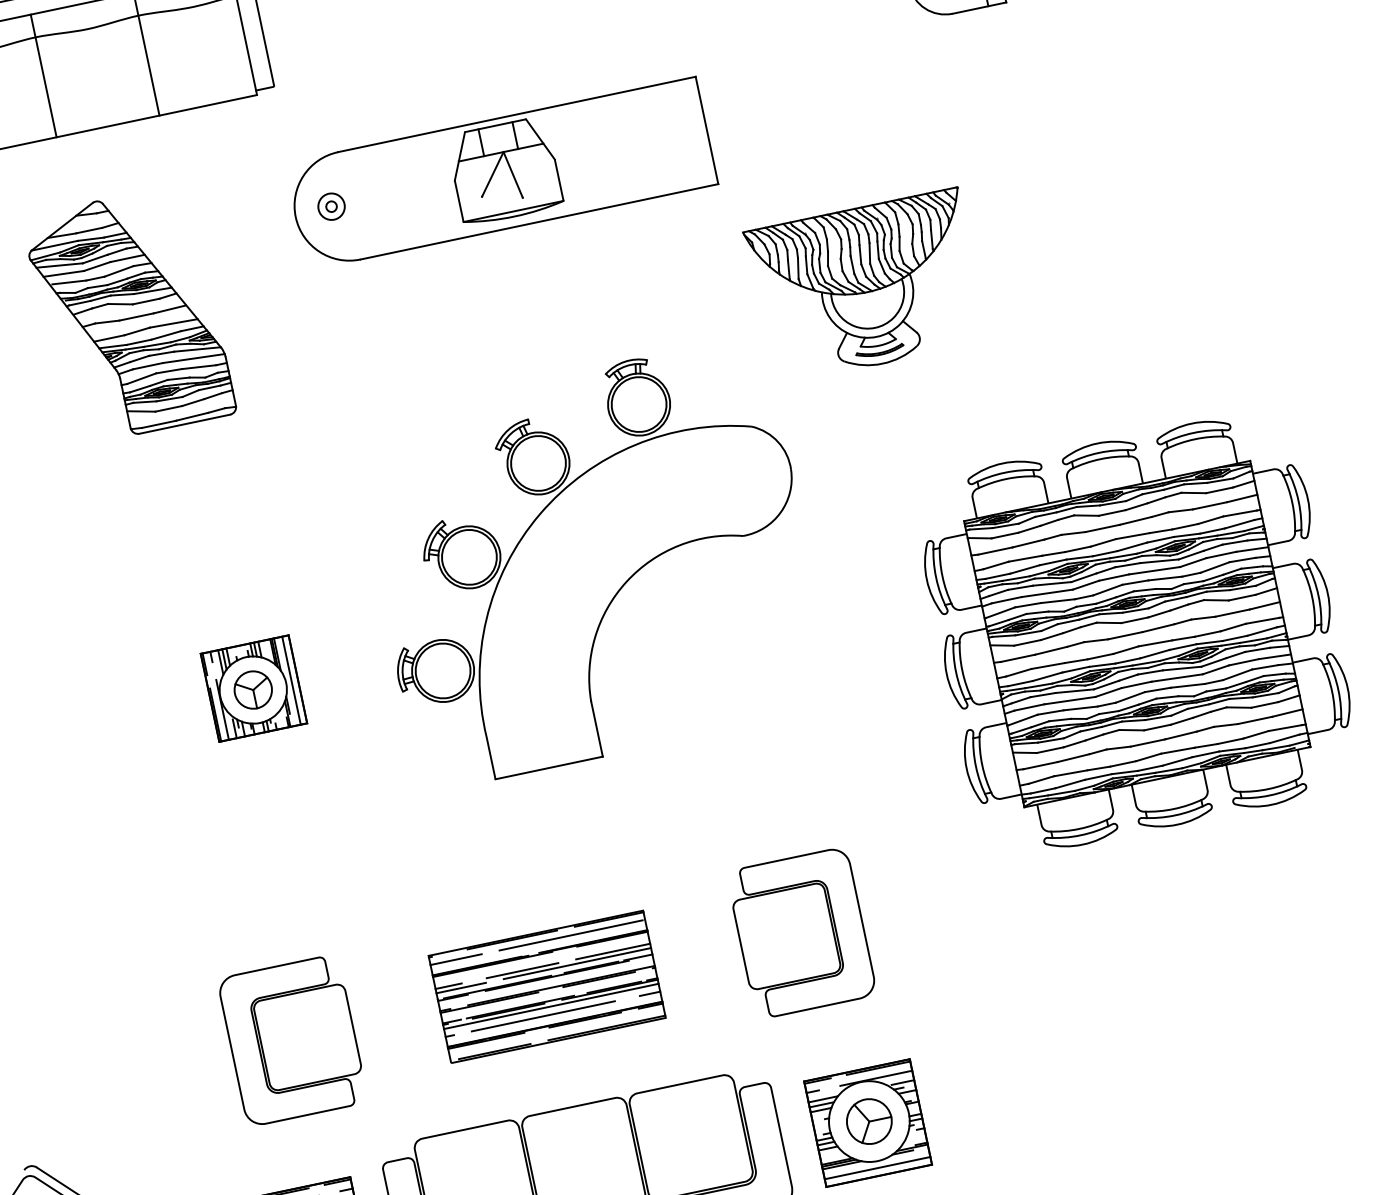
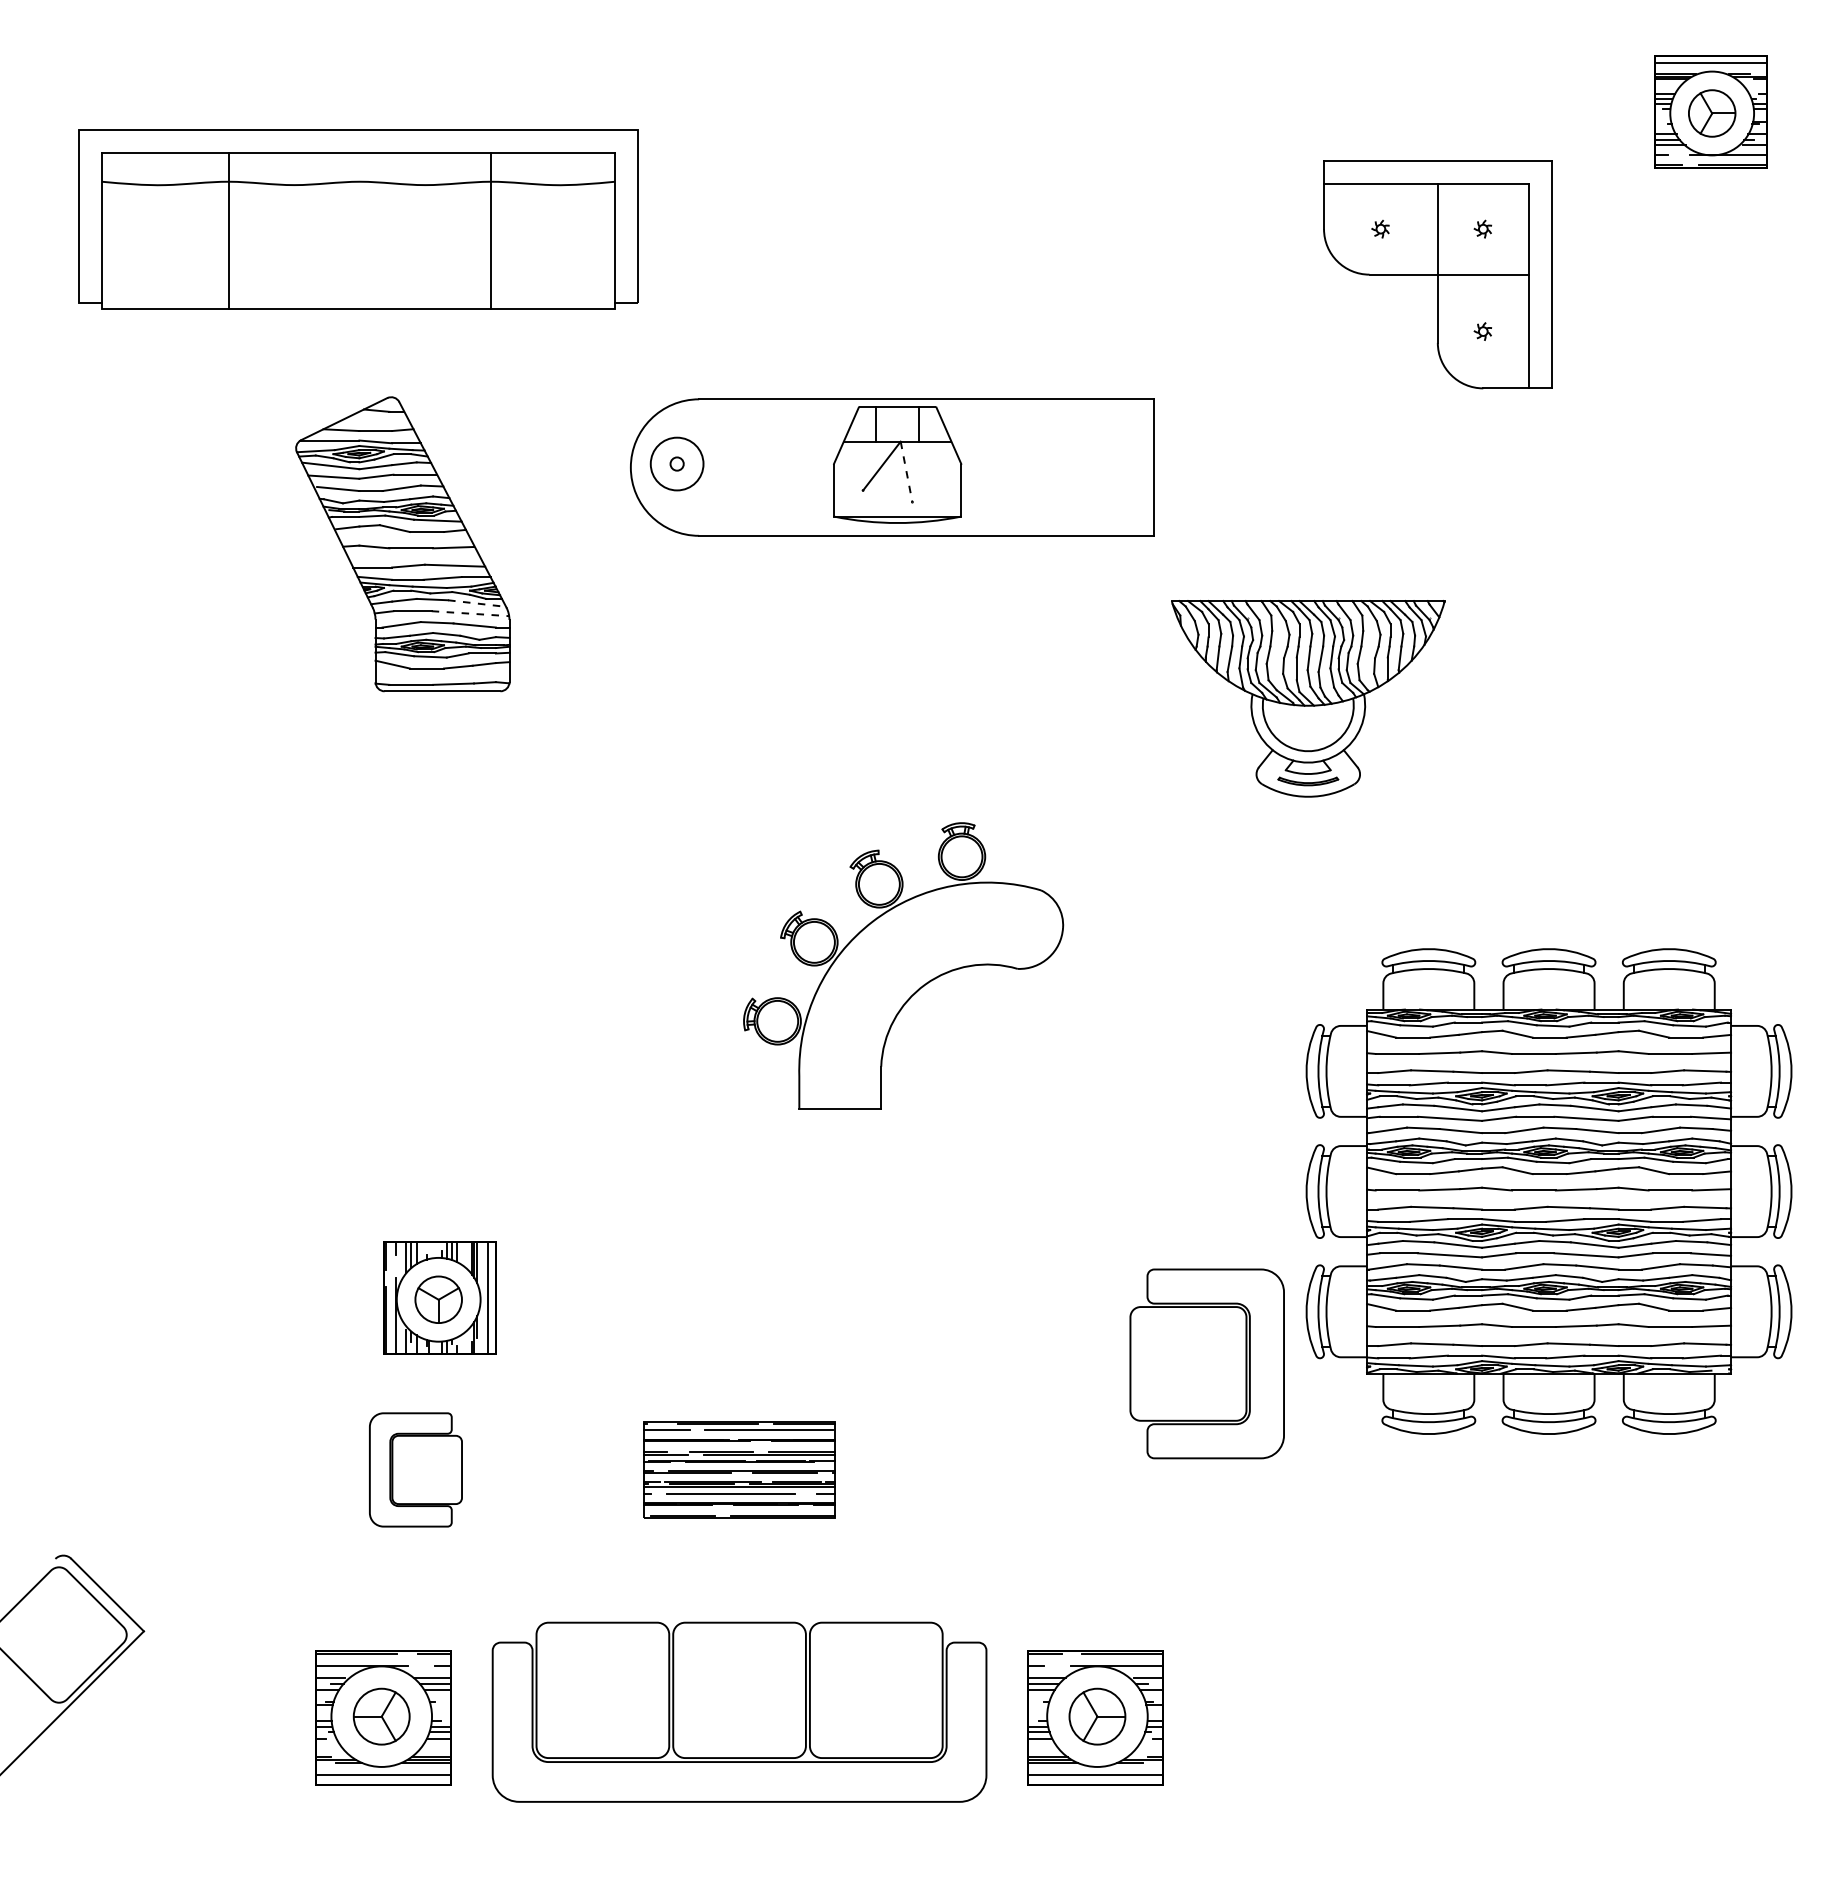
line: (44, 75) -> (360, 230), removed
line: (513, 174) -> (906, 471), solid -> dashed
circle: (330, 206) -> (676, 463), size x1.6
line: (197, 349) -> (477, 603), solid -> dashed
line: (193, 358) -> (470, 613), solid -> dashed
part: (592, 563) -> (903, 965), size x0.6
part: (253, 688) -> (439, 1297), moved
part: (800, 933) -> (1206, 1363), moved
part: (547, 986) -> (739, 1469), size x0.7
part: (292, 1040) -> (415, 1469), size x0.6

